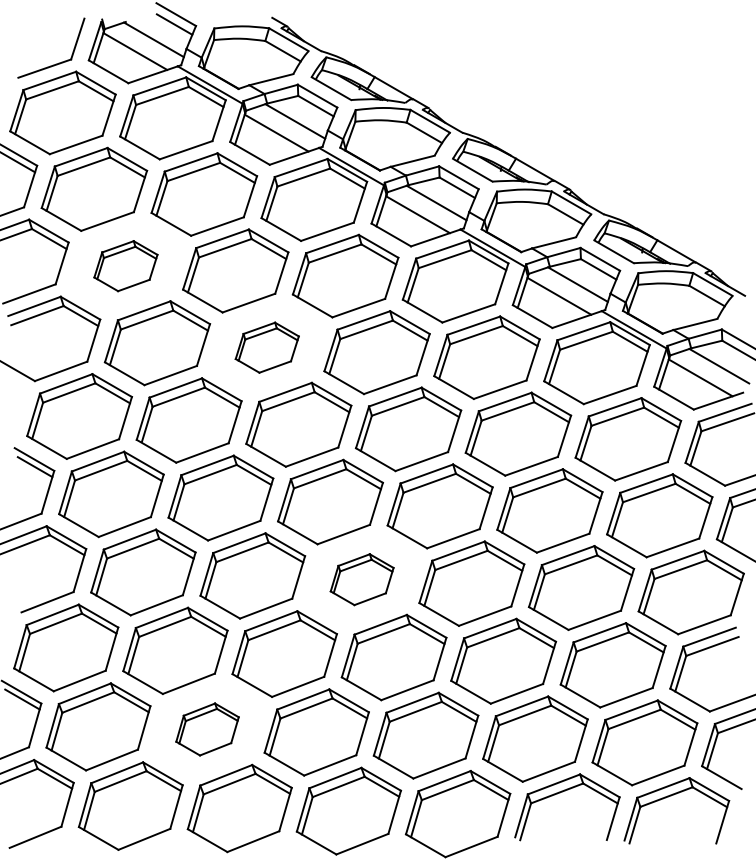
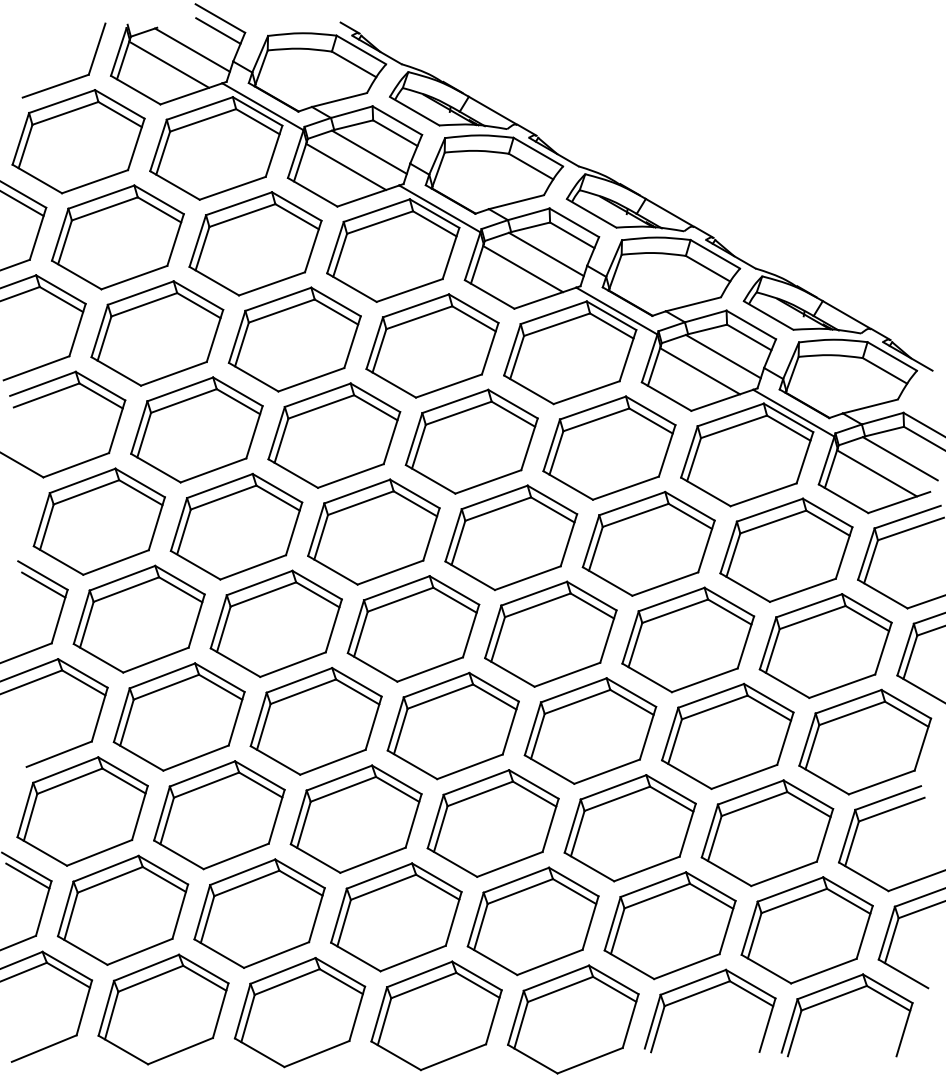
part: (126, 266) -> (157, 333), size x1.67
part: (267, 347) -> (334, 435), size x1.67
part: (361, 579) -> (452, 725), size x1.67
part: (207, 729) -> (259, 913), size x1.67

